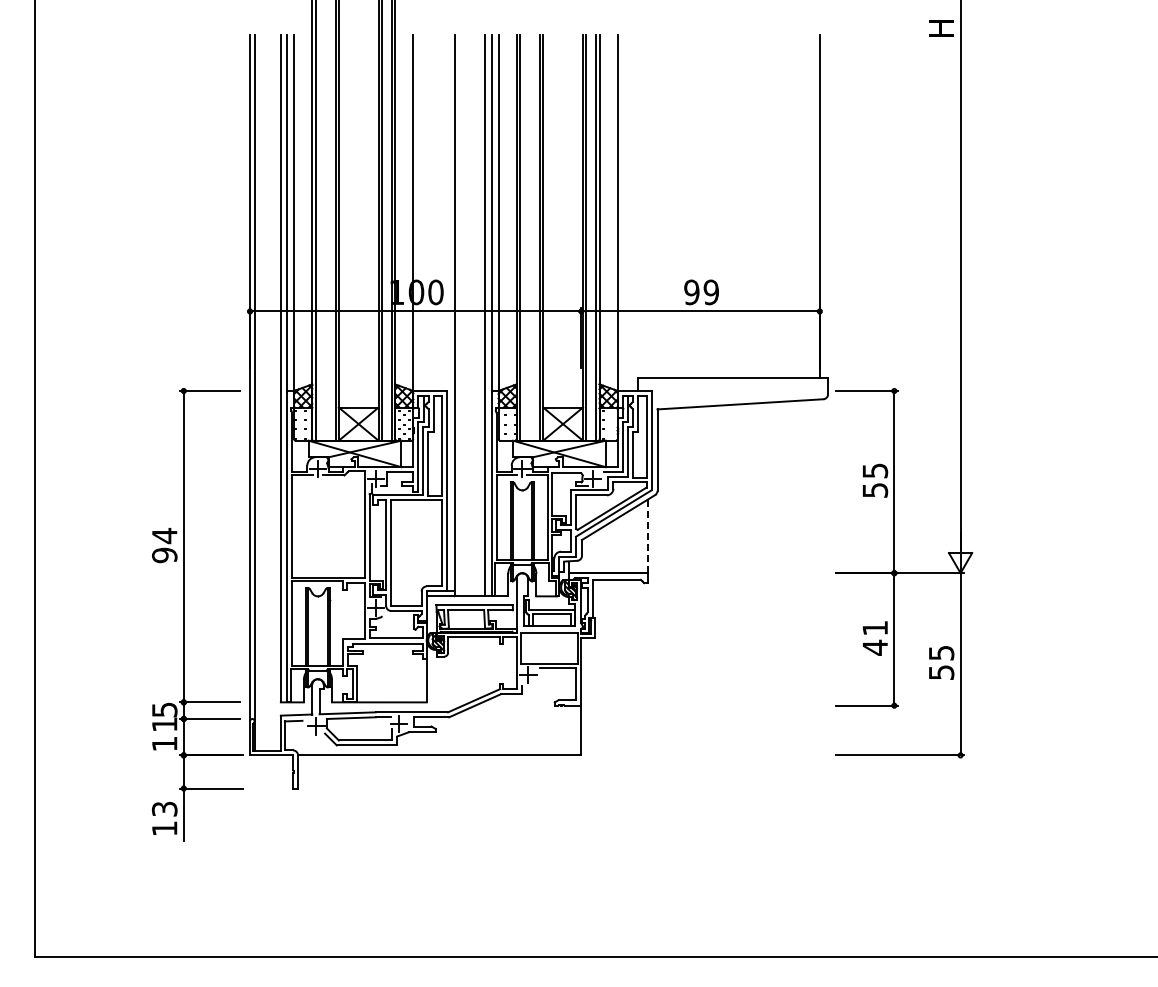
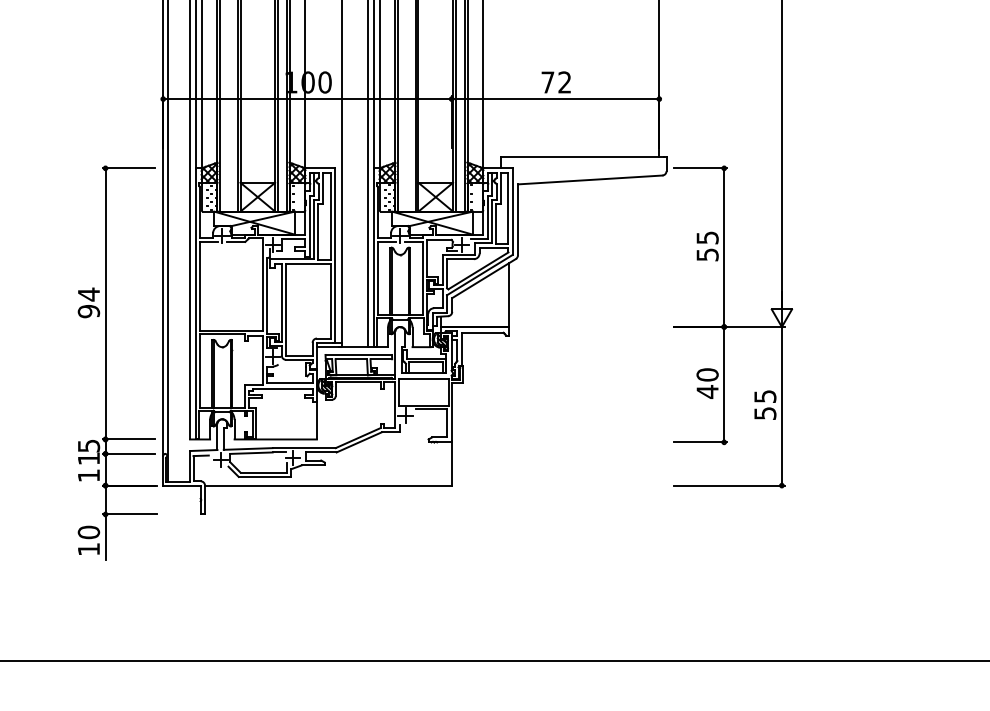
text: (701, 292) -> (556, 82), 99 -> 72
line: (647, 536) -> (509, 295), dashed -> solid
text: (875, 627) -> (707, 374), 41 -> 40
text: (164, 808) -> (88, 531), 13 -> 10

